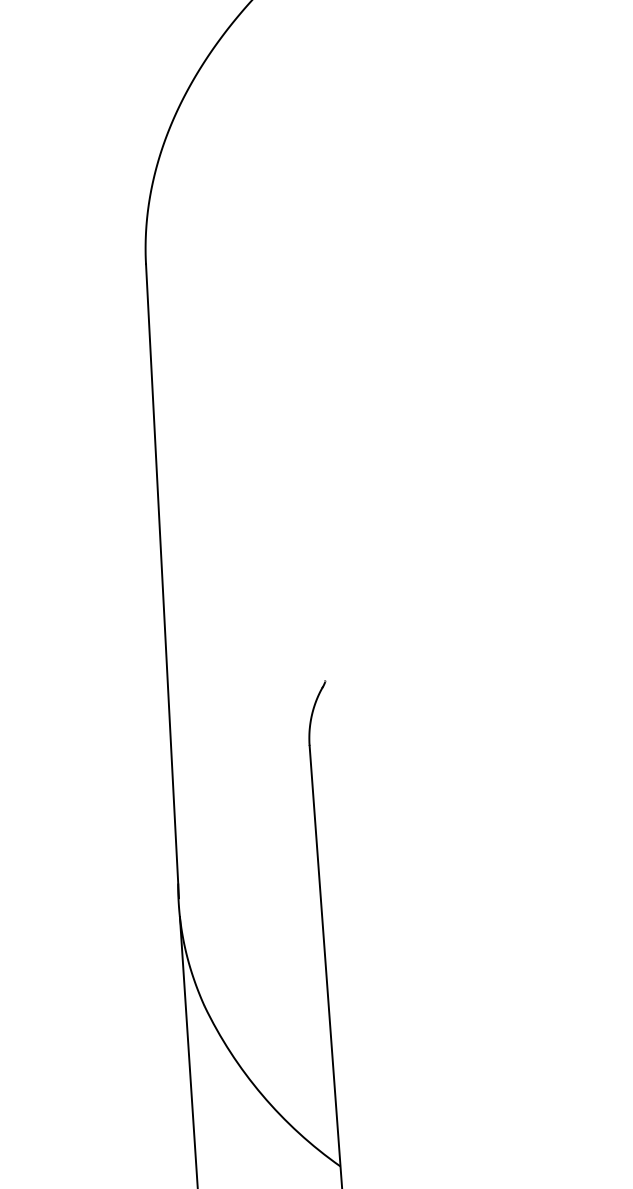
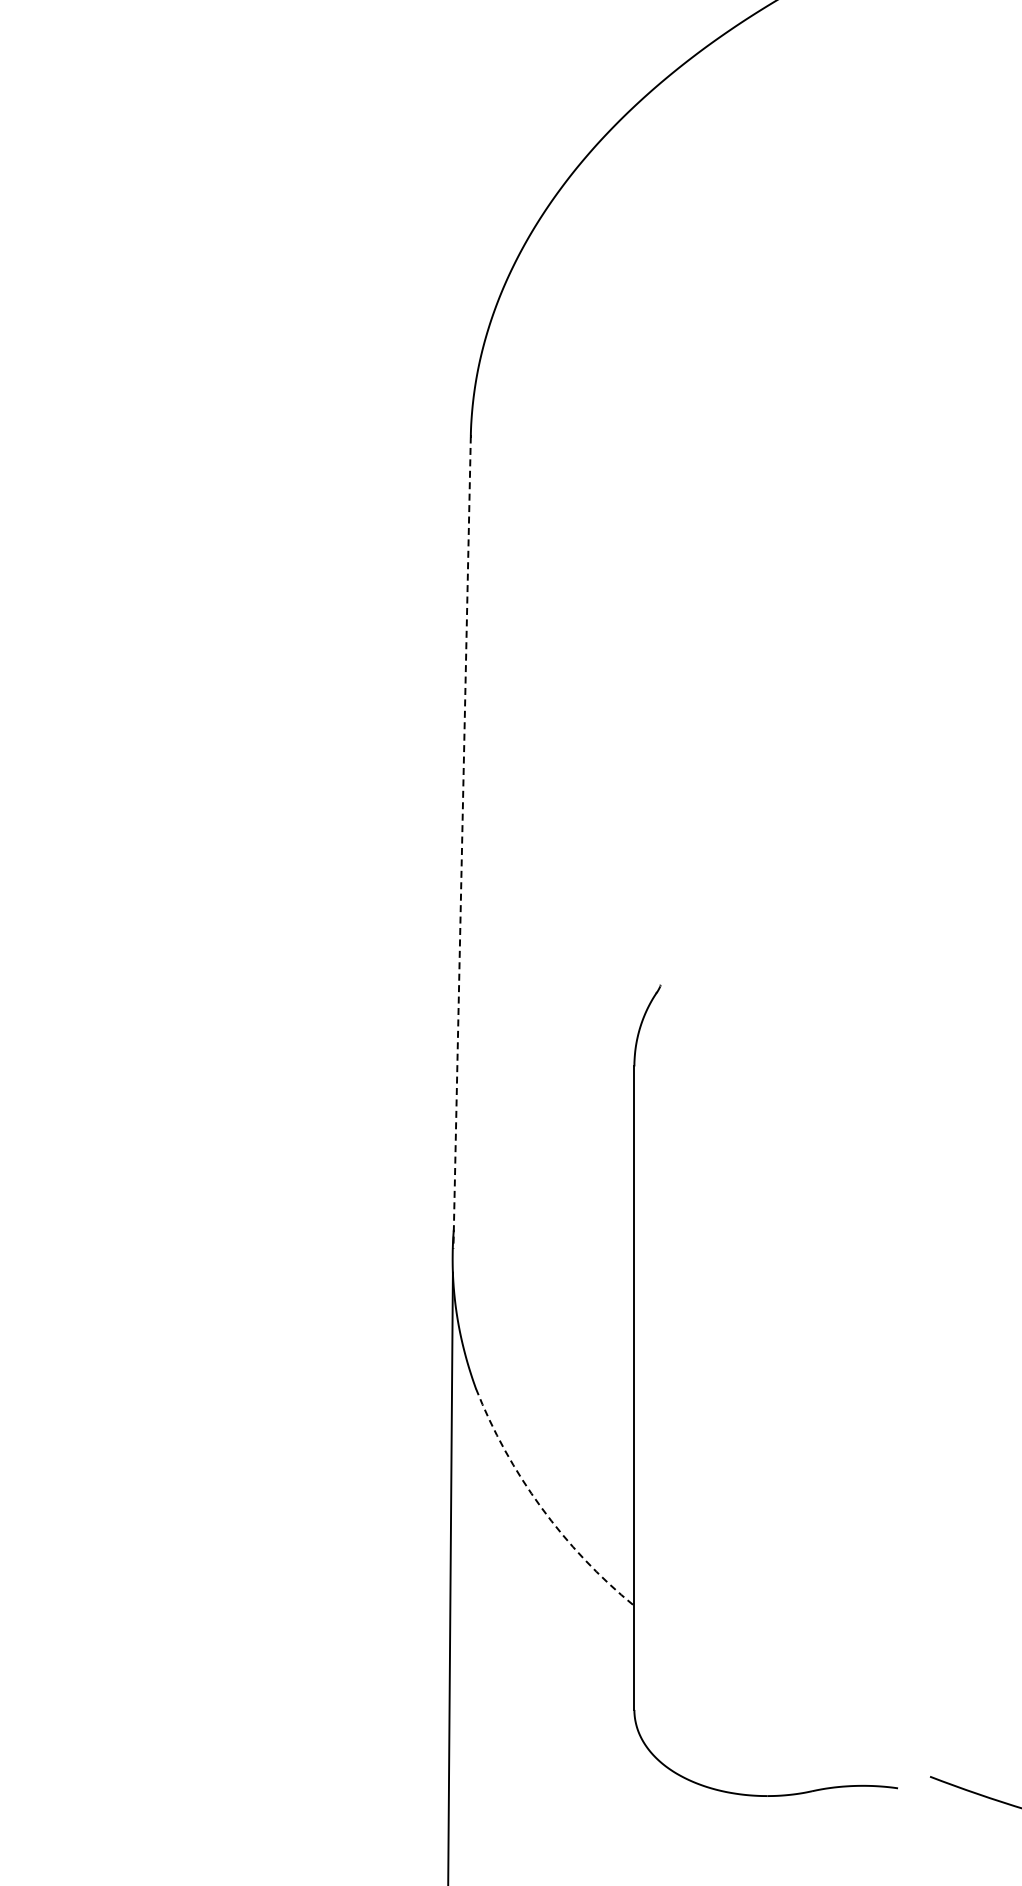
line: (162, 581) -> (462, 843), solid -> dashed
arc: (262, 1095) -> (541, 1507), solid -> dashed

